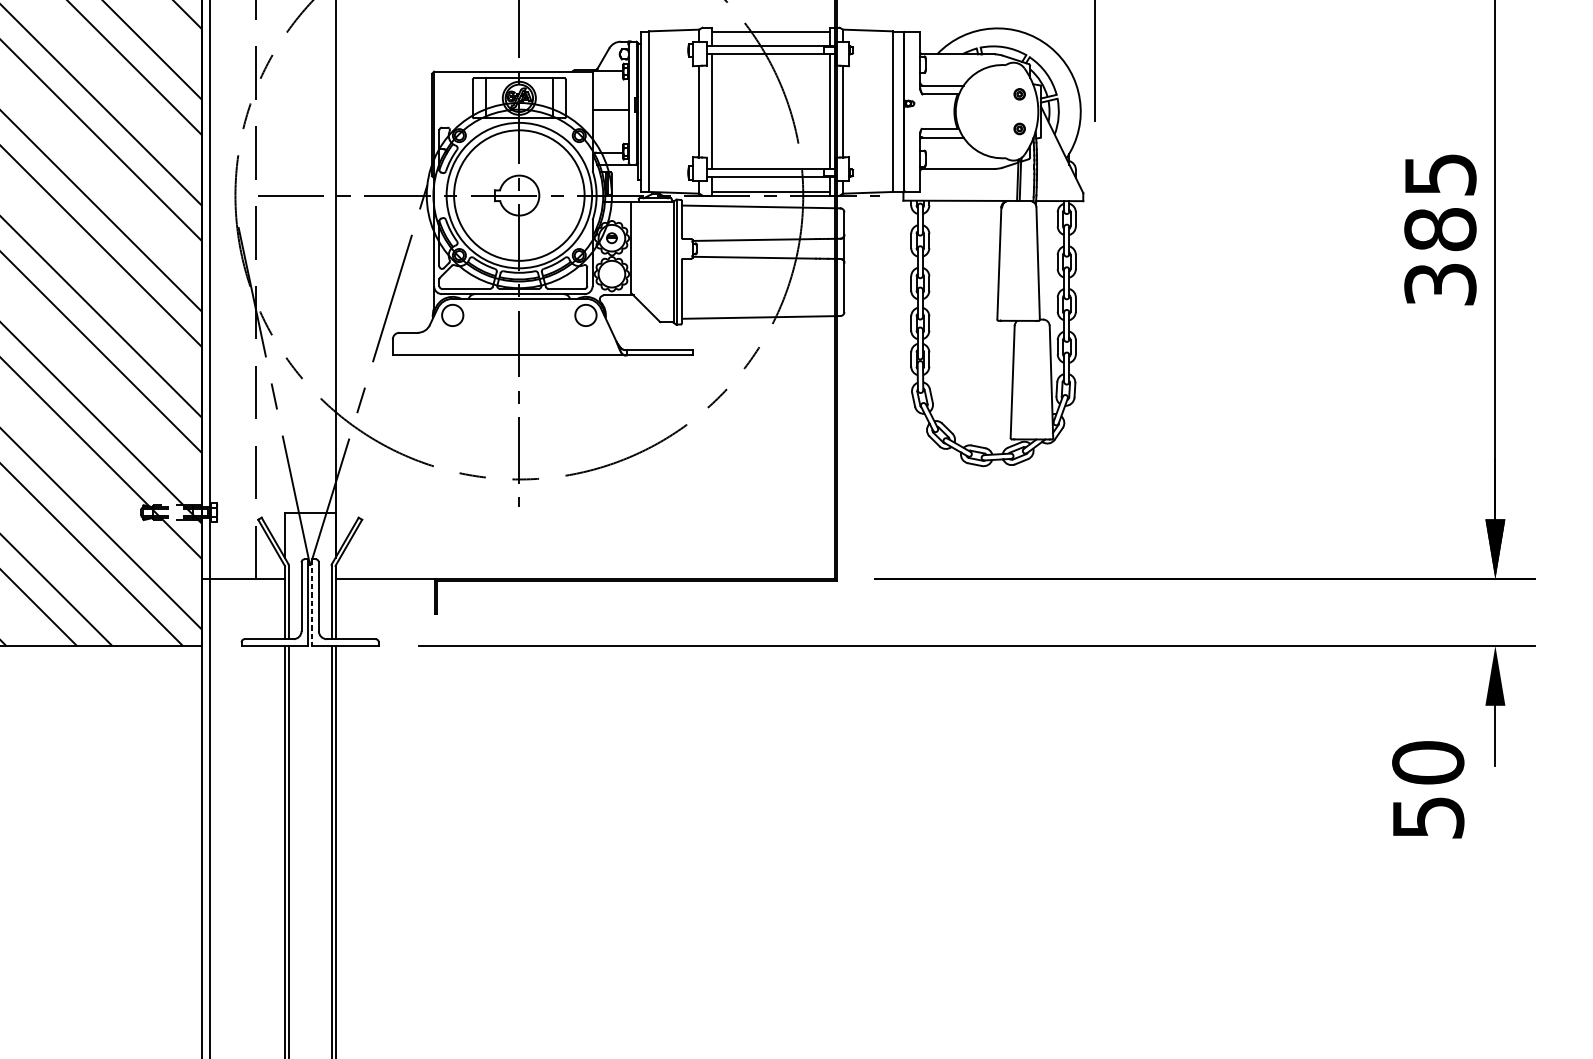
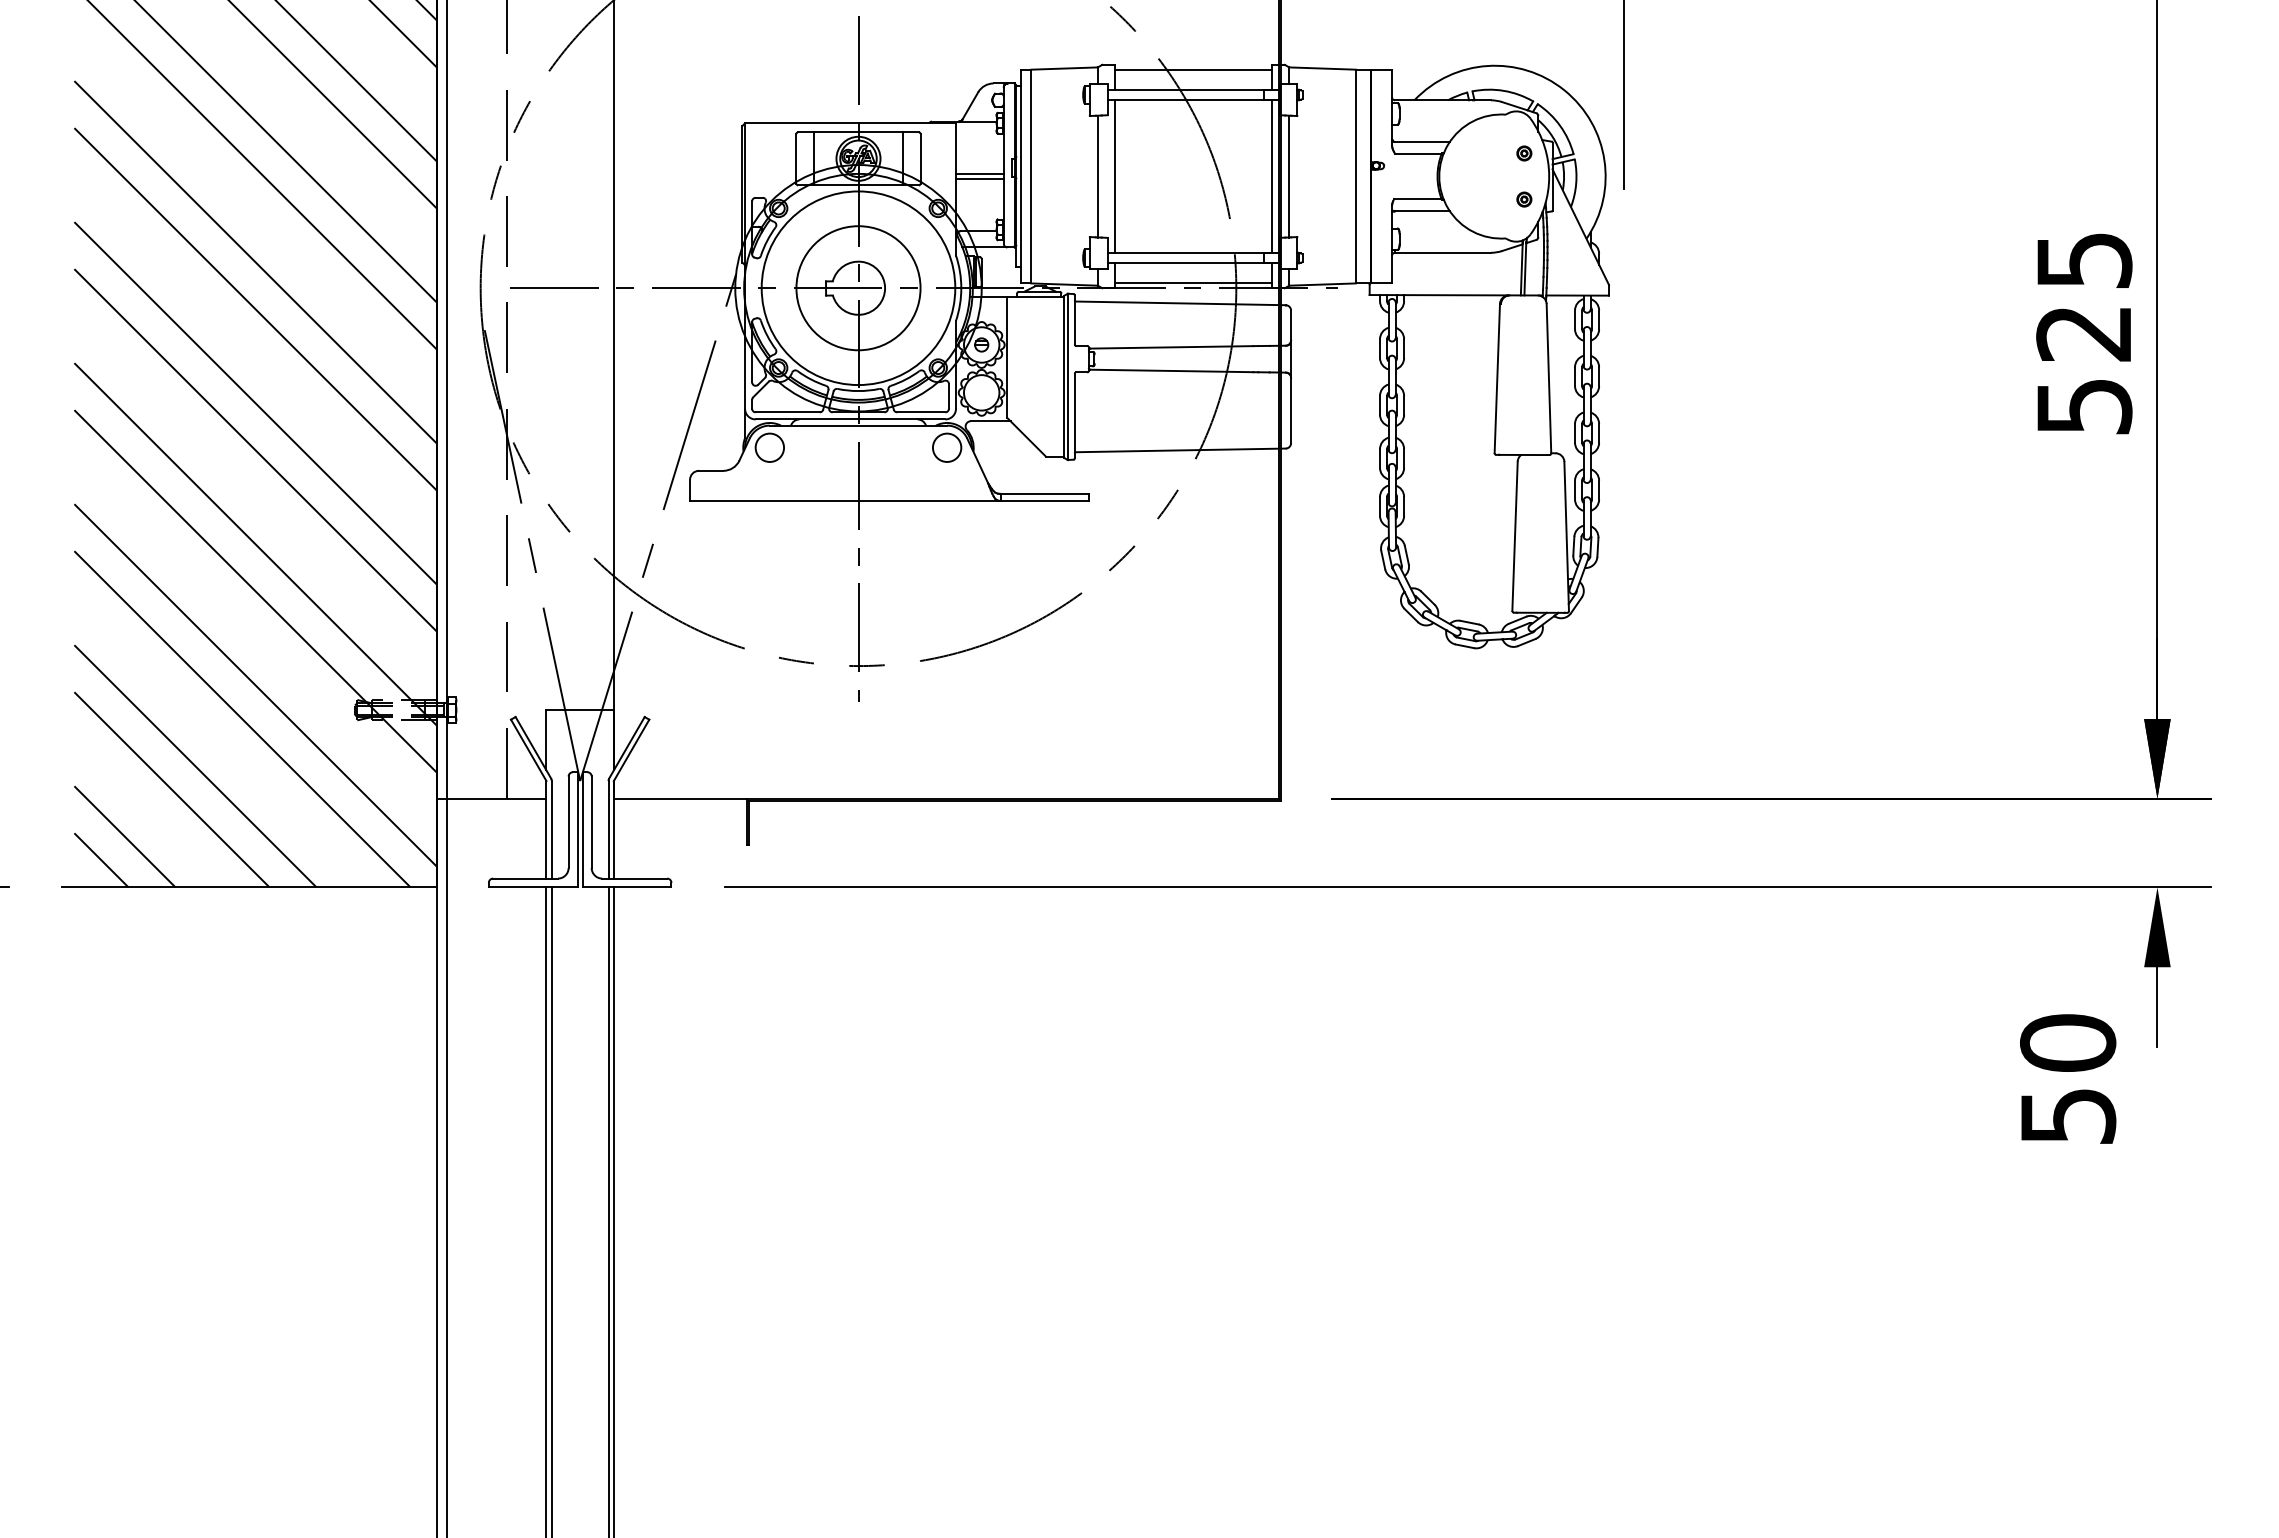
line: (610, 113) -> (979, 179), added
circle: (519, 195) -> (858, 288), size x0.71
text: (1440, 256) -> (2084, 369), 385 -> 525
line: (311, 602) -> (582, 829), dashed -> solid

